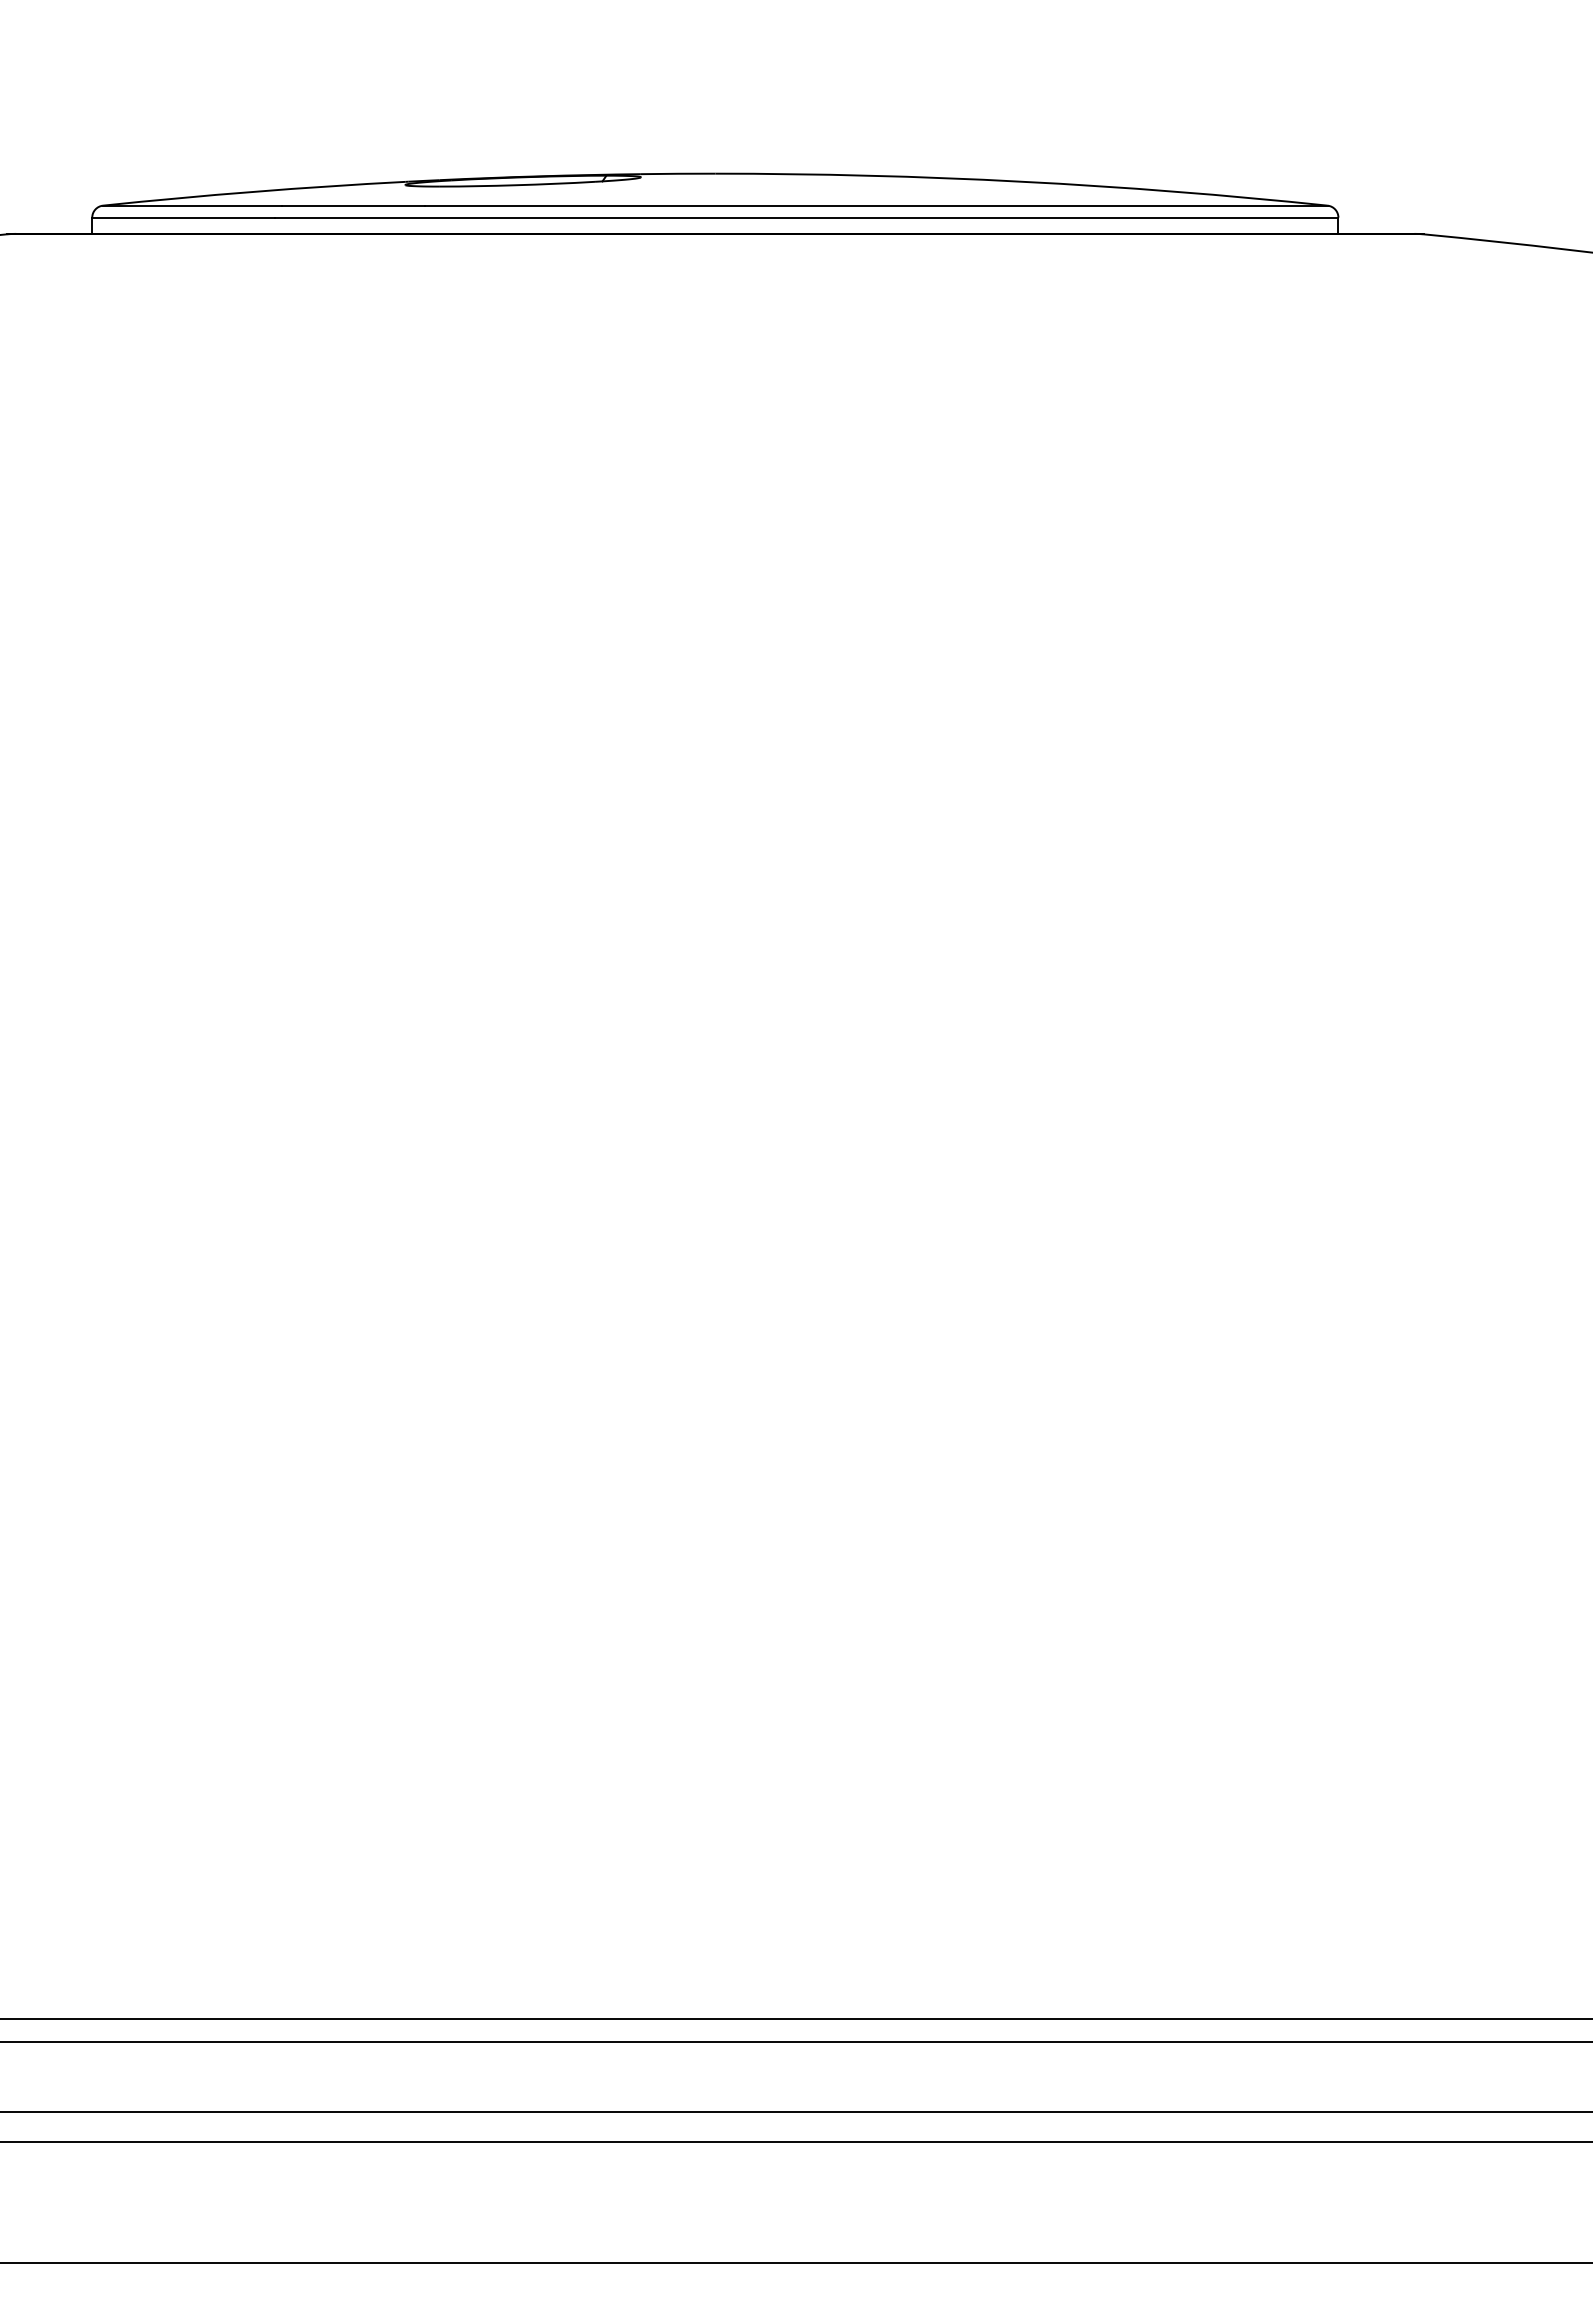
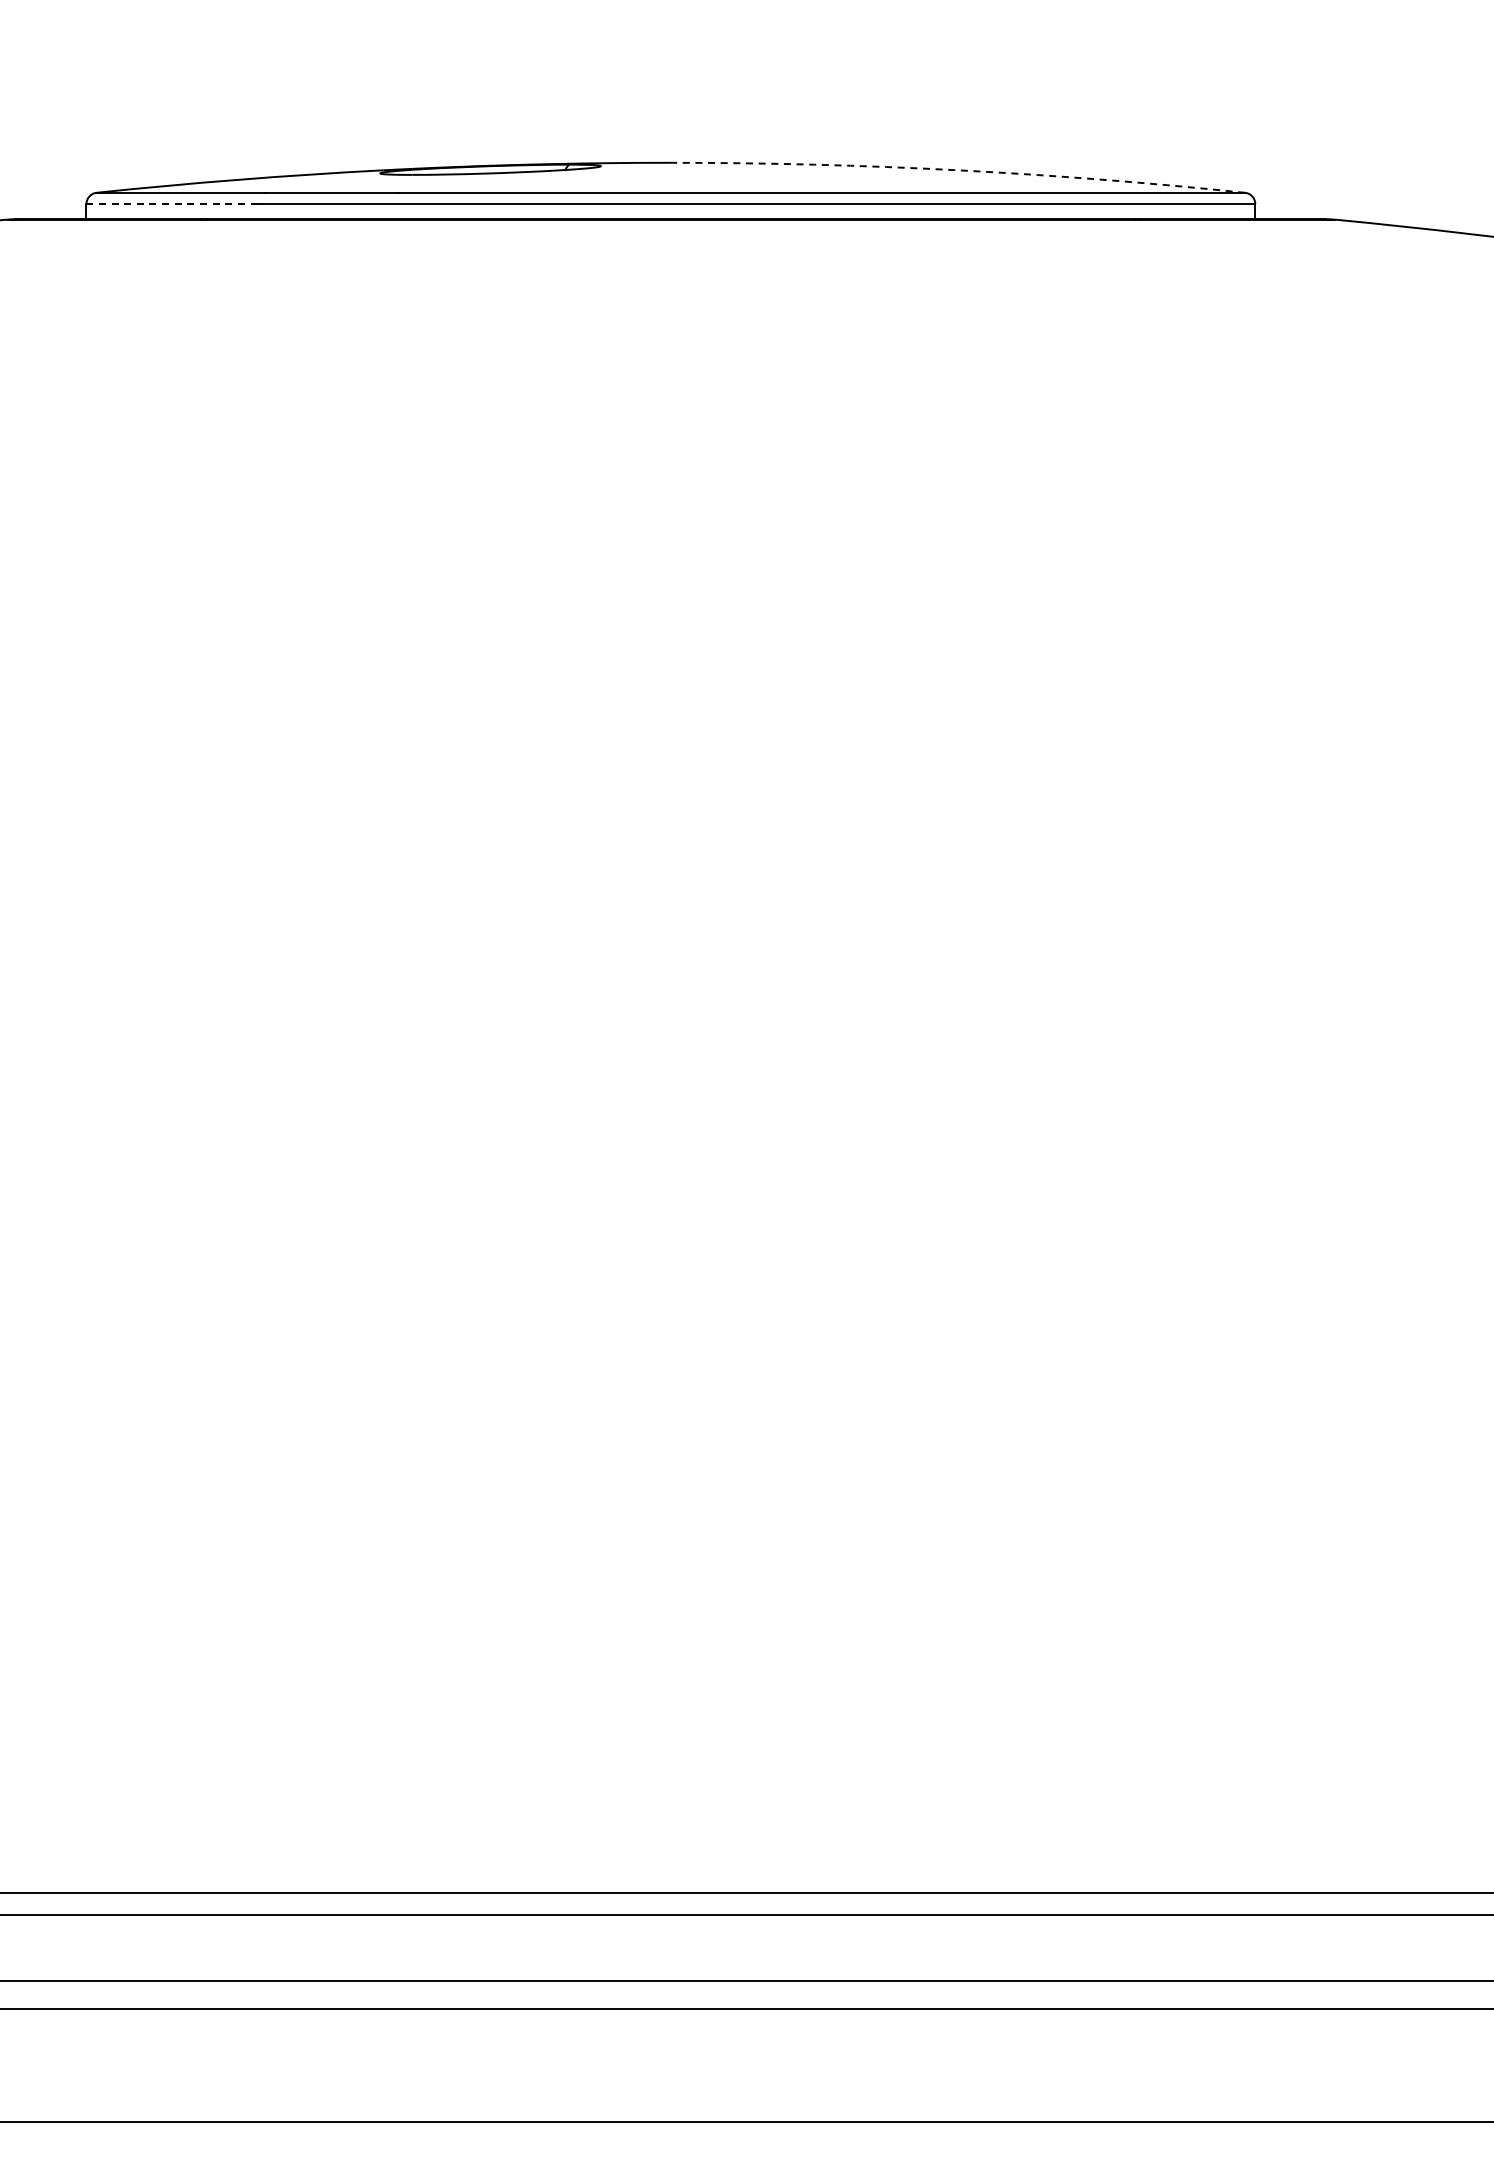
arc: (1022, 181) -> (958, 170), solid -> dashed
line: (183, 218) -> (172, 204), solid -> dashed

